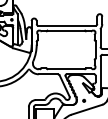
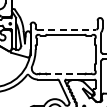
line: (67, 25) -> (67, 29), solid -> dashed
line: (65, 69) -> (65, 74), solid -> dashed

